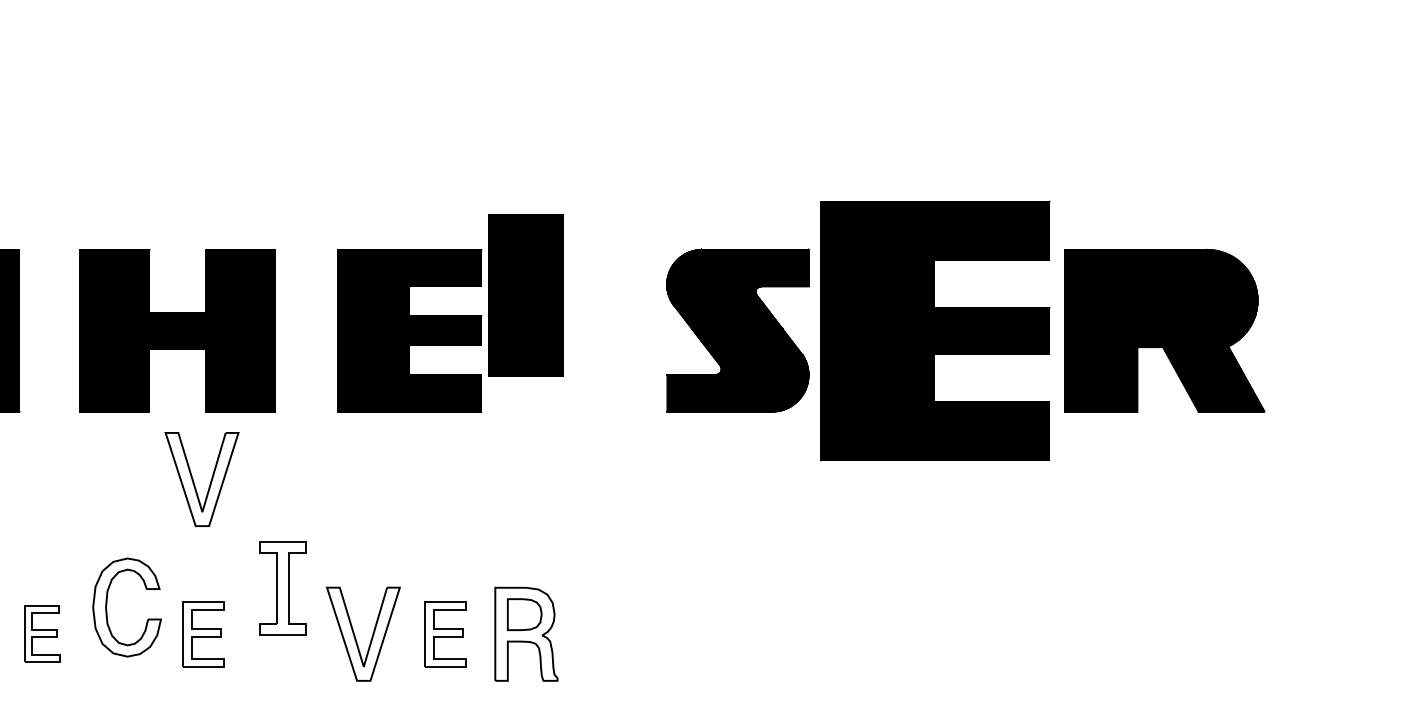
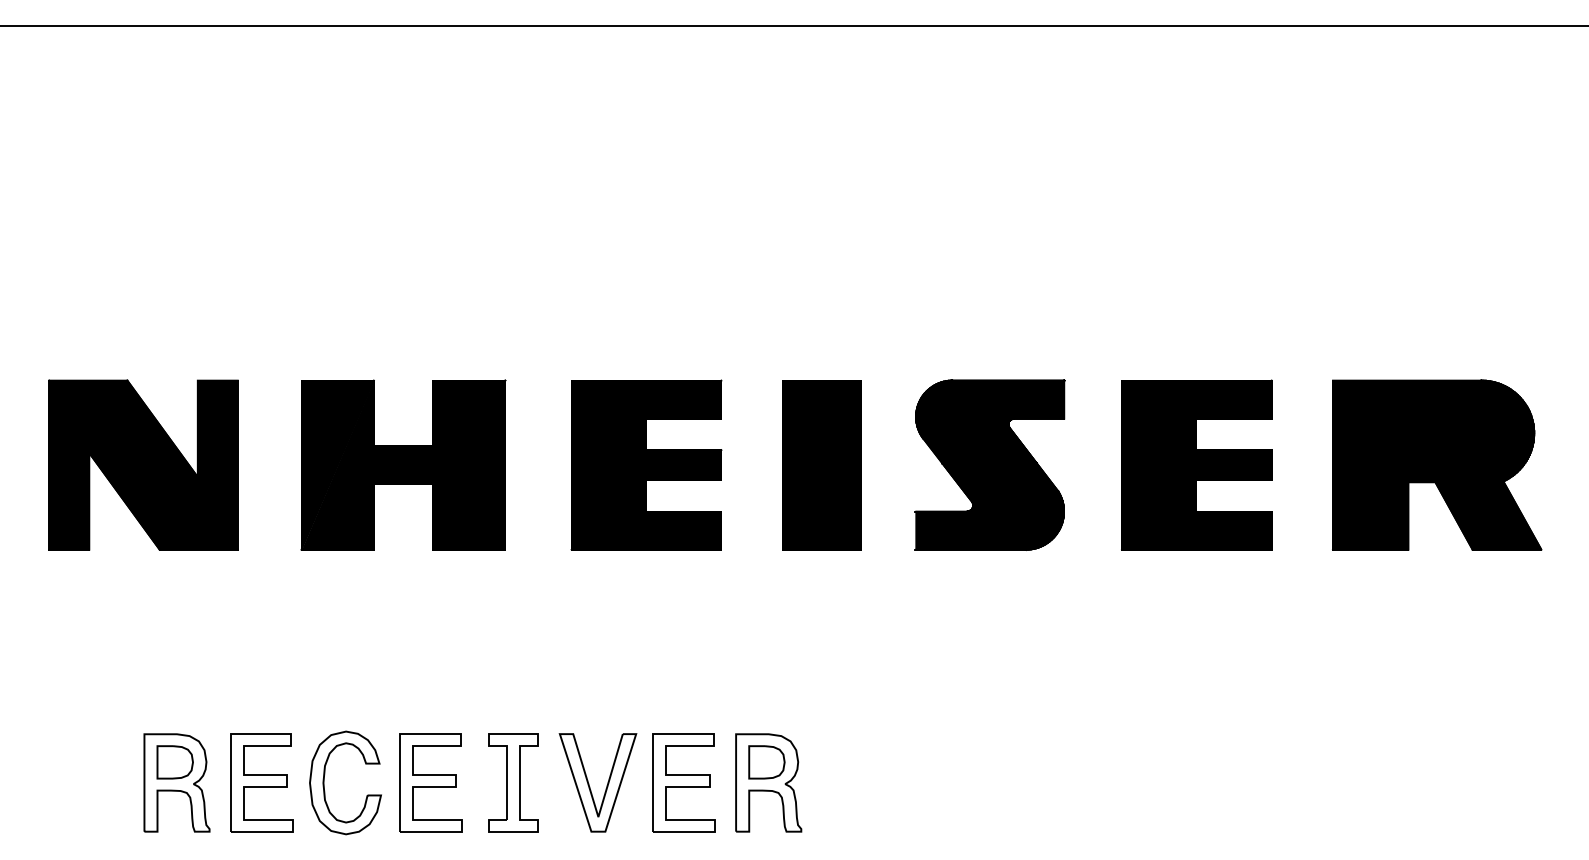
part: (525, 295) -> (821, 465), moved
part: (934, 330) -> (1196, 464), size x0.62
part: (193, 480) -> (420, 621), removed
part: (282, 588) -> (513, 782), moved
part: (107, 607) -> (324, 782), moved
part: (42, 633) -> (261, 782), size x1.67
part: (203, 633) -> (430, 782), size x1.43
part: (445, 633) -> (683, 782), size x1.43

